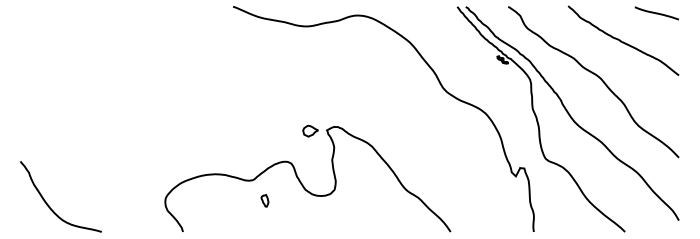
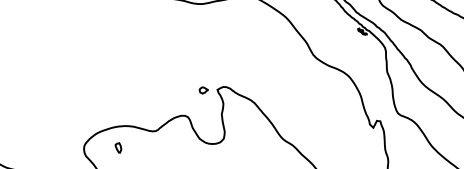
part: (310, 130) -> (203, 89), size x0.7
part: (264, 200) -> (118, 147), moved

